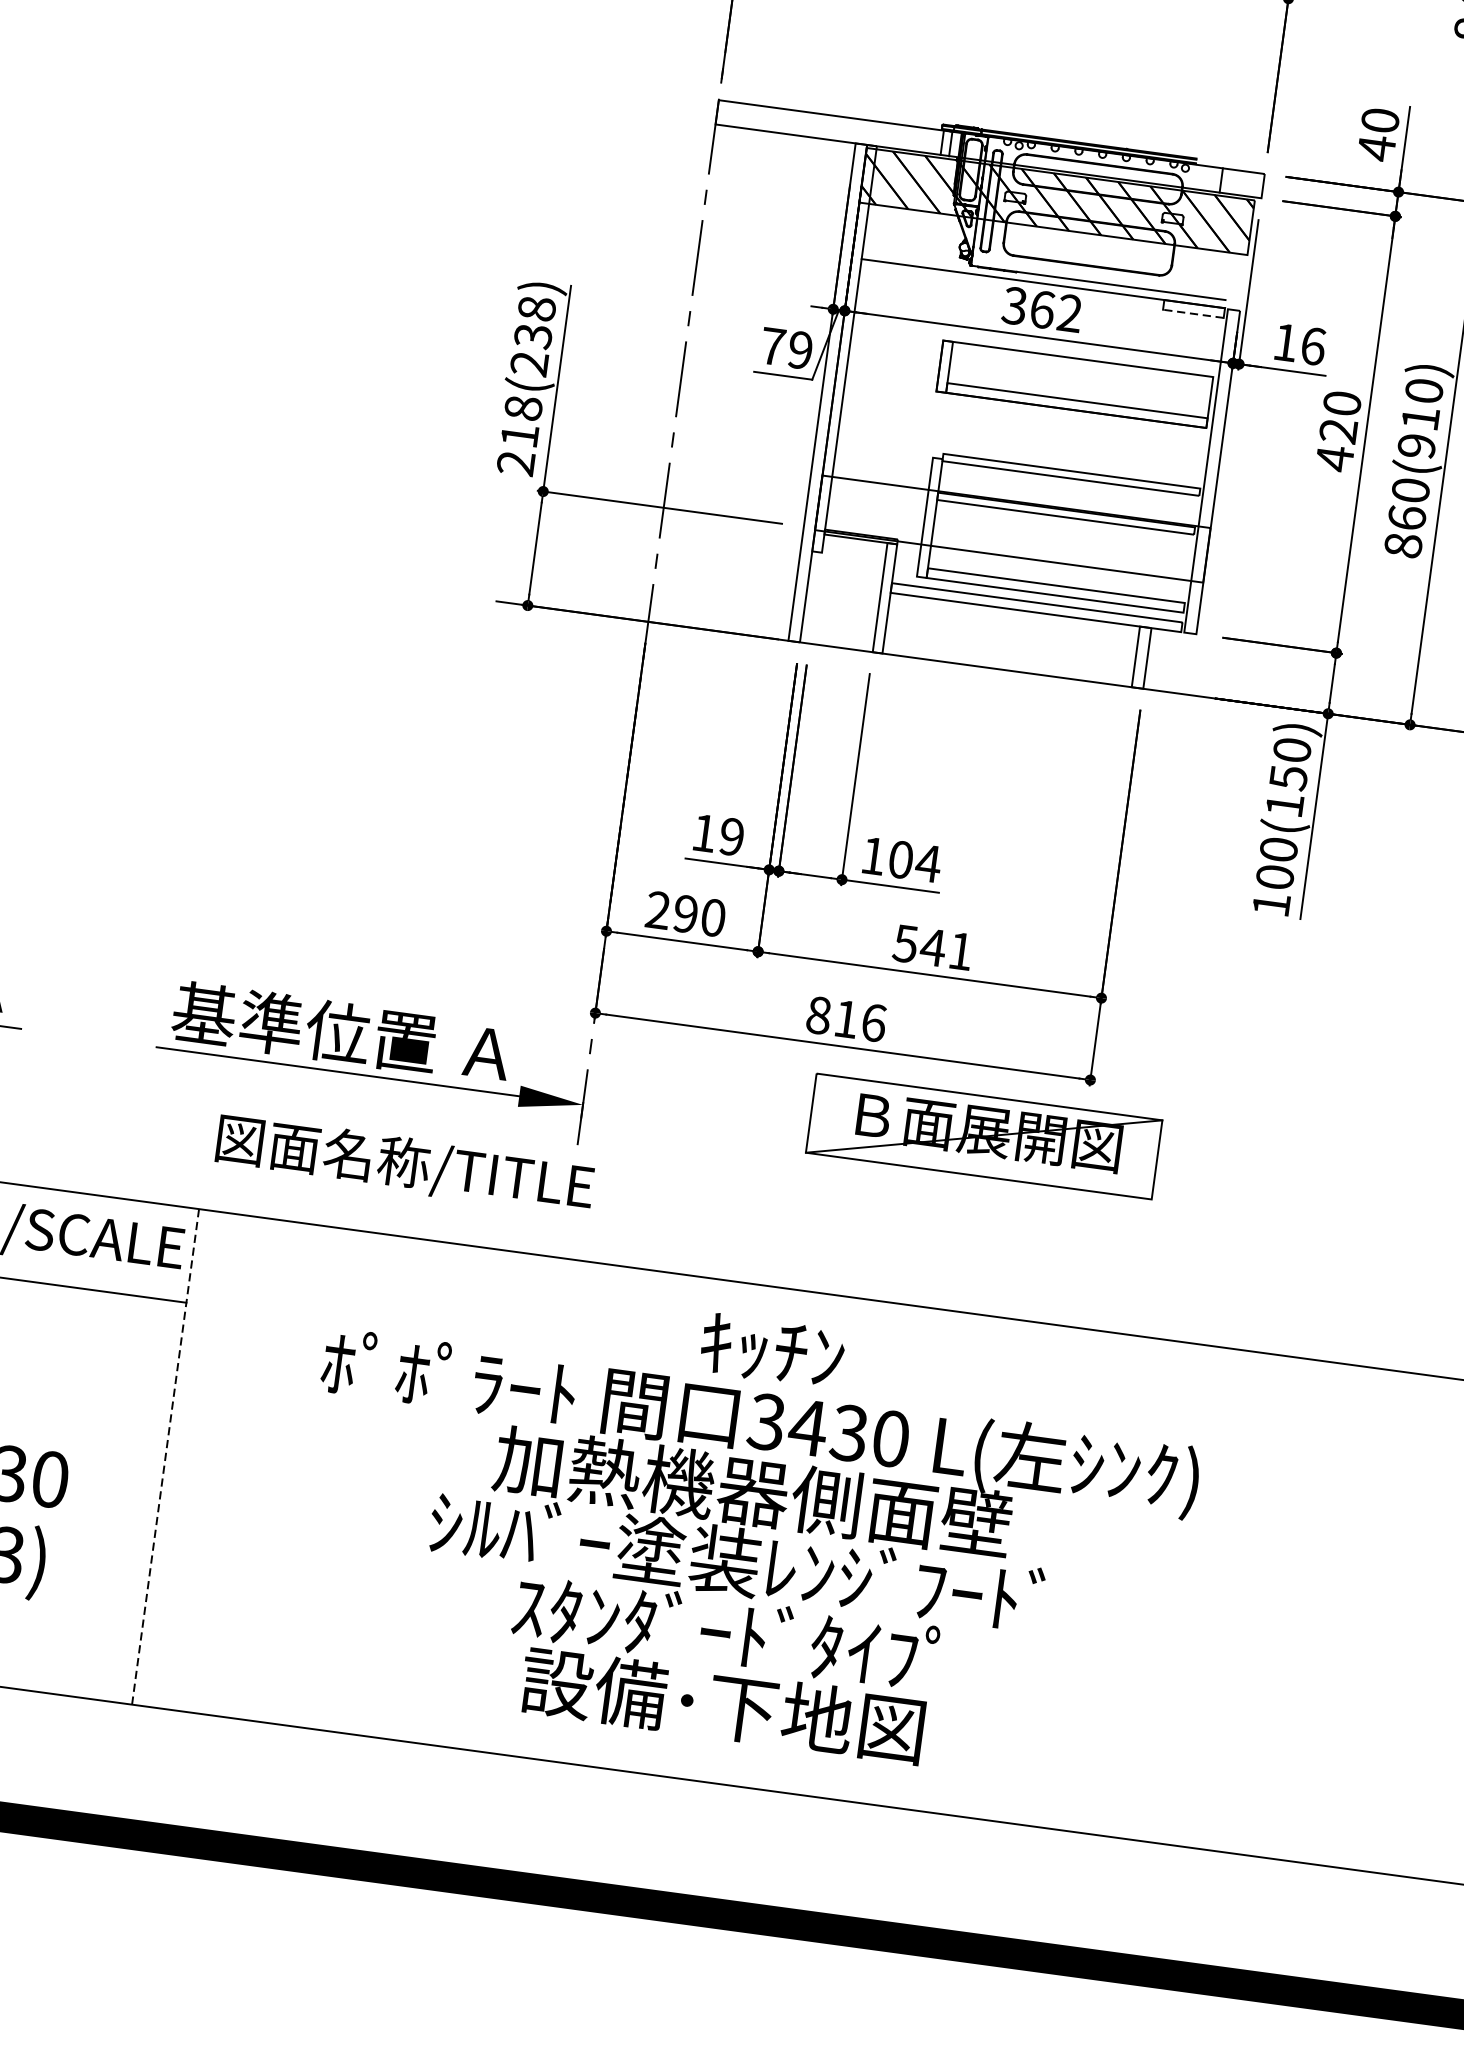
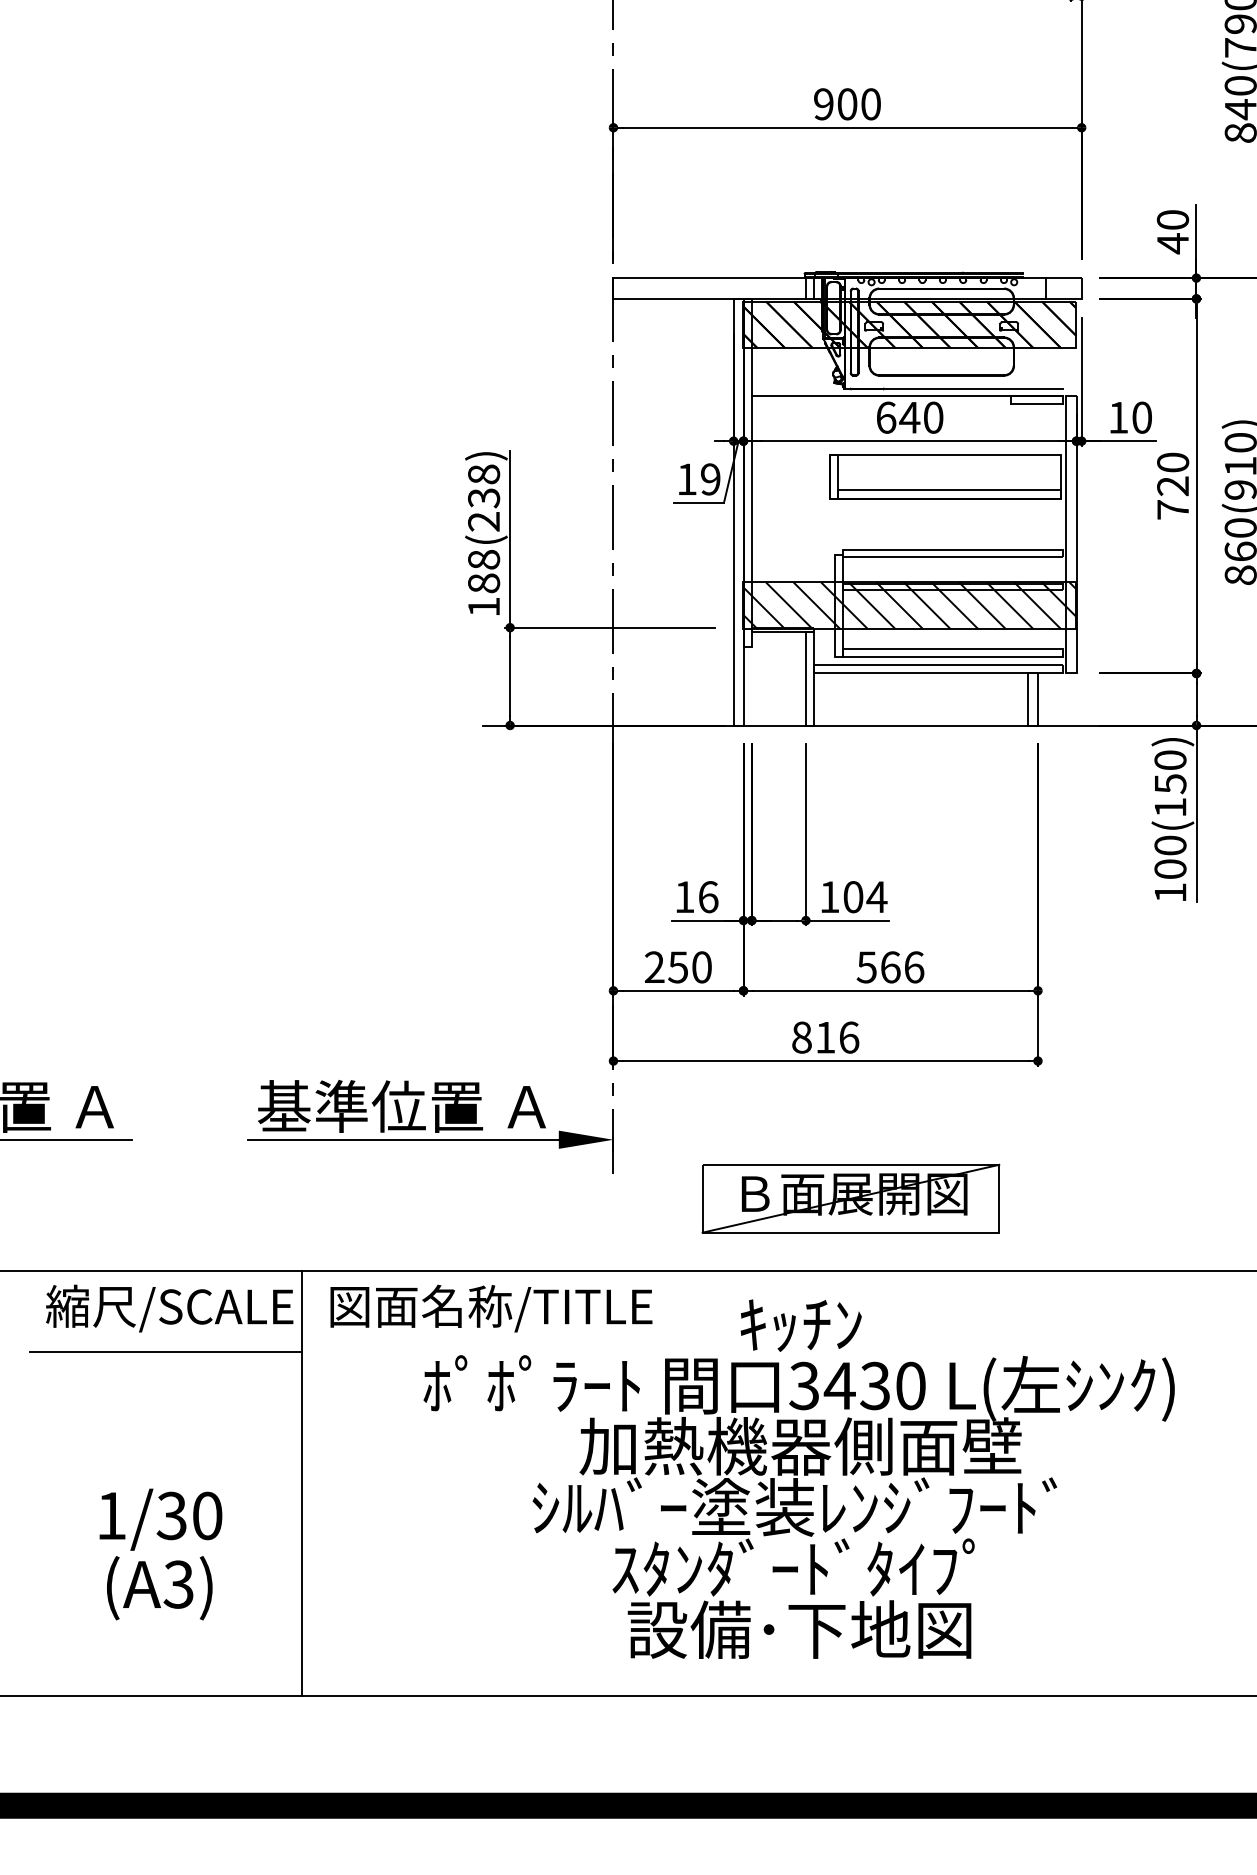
text: (1042, 309) -> (909, 417), 362 -> 640
line: (1192, 314) -> (1036, 404), dashed -> solid
text: (772, 345) -> (686, 478), 79 -> 19
text: (1313, 346) -> (1142, 417), 16 -> 10
text: (518, 448) -> (484, 594), 218(238) -> 188(238)
text: (1334, 458) -> (1172, 509), 420 -> 720
hatch: (1012, 528) -> (909, 605), added
text: (732, 837) -> (708, 897), 19 -> 16
text: (684, 914) -> (677, 967), 290 -> 250
text: (946, 949) -> (901, 967), 541 -> 566
part: (983, 1136) -> (850, 1198), moved
text: (405, 1164) -> (491, 1308), moved
line: (165, 1456) -> (301, 1483), dashed -> solid

